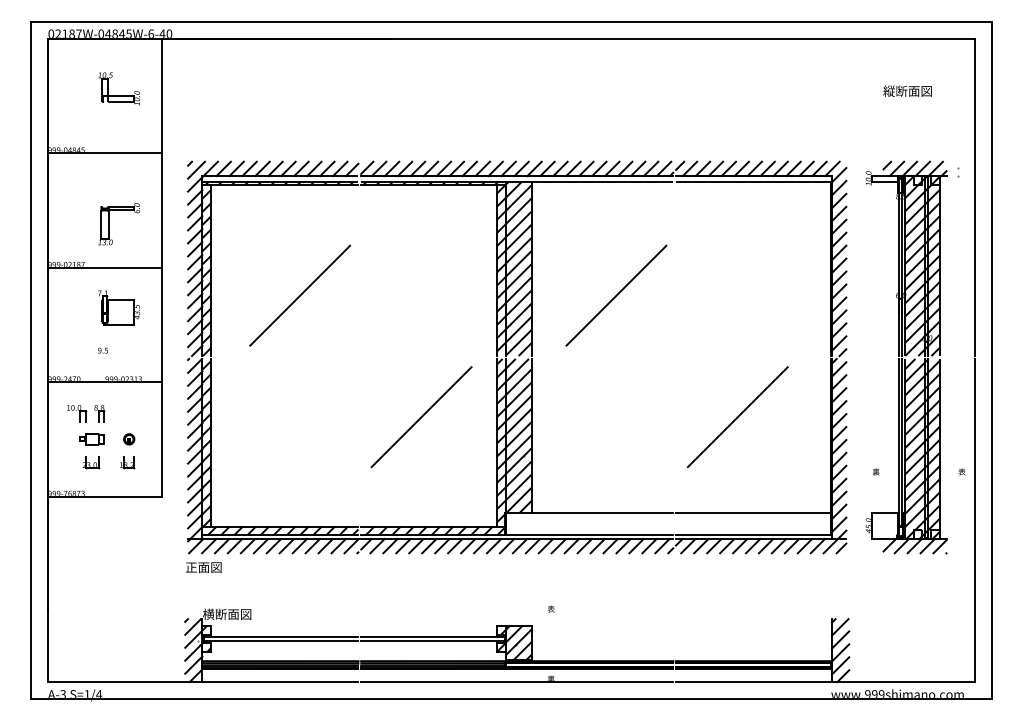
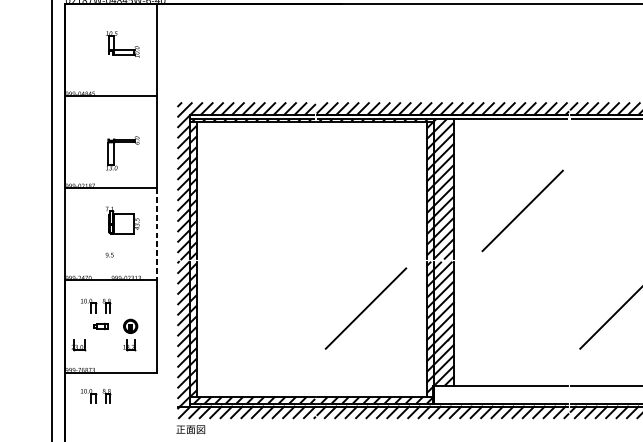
line: (300, 295) -> (268, 210), removed
line: (162, 325) -> (157, 234), solid -> dashed
part: (91, 439) -> (100, 326), size x0.7
part: (129, 439) -> (131, 326), size x1.6
part: (91, 462) -> (78, 345), moved
part: (86, 525) -> (96, 395), added

